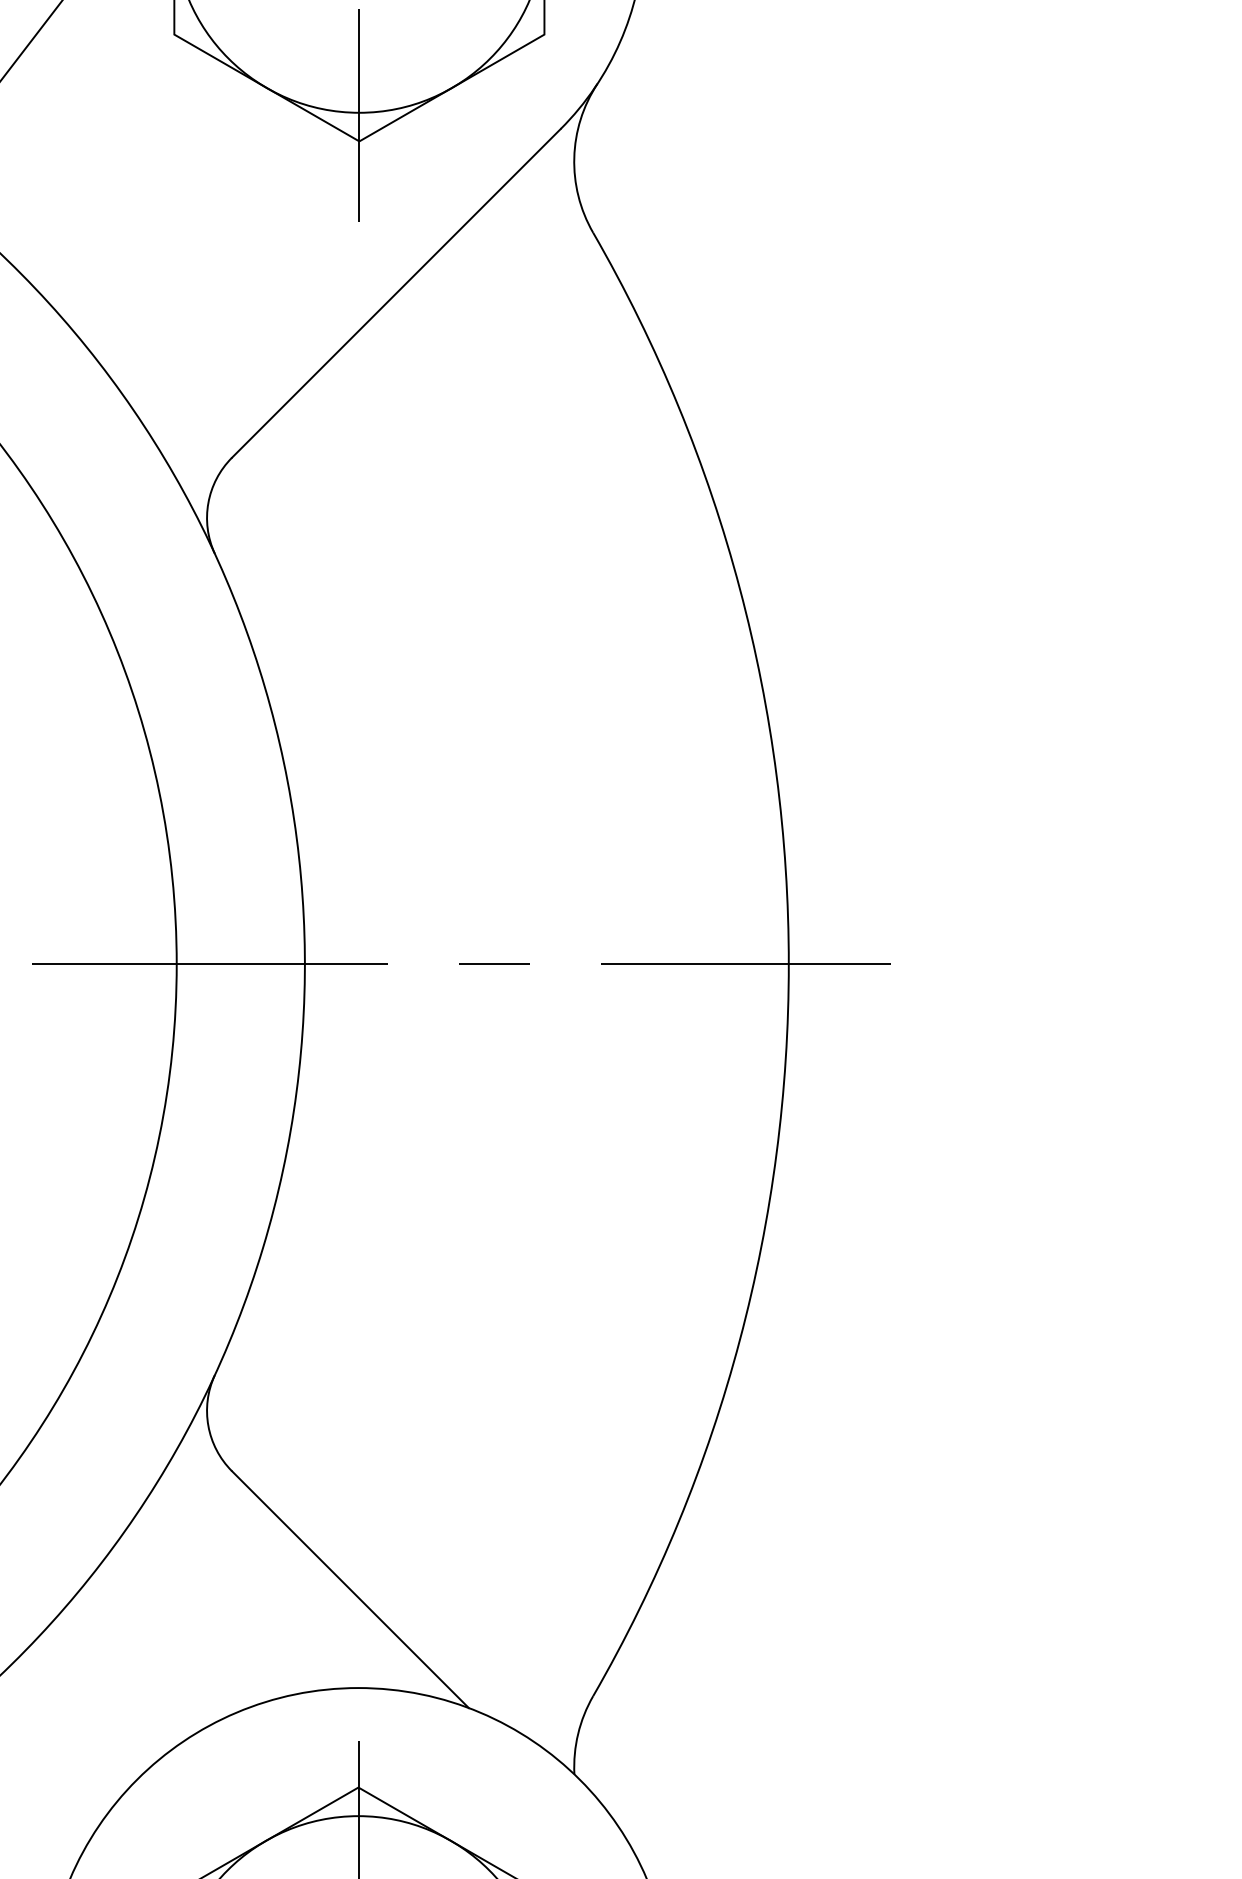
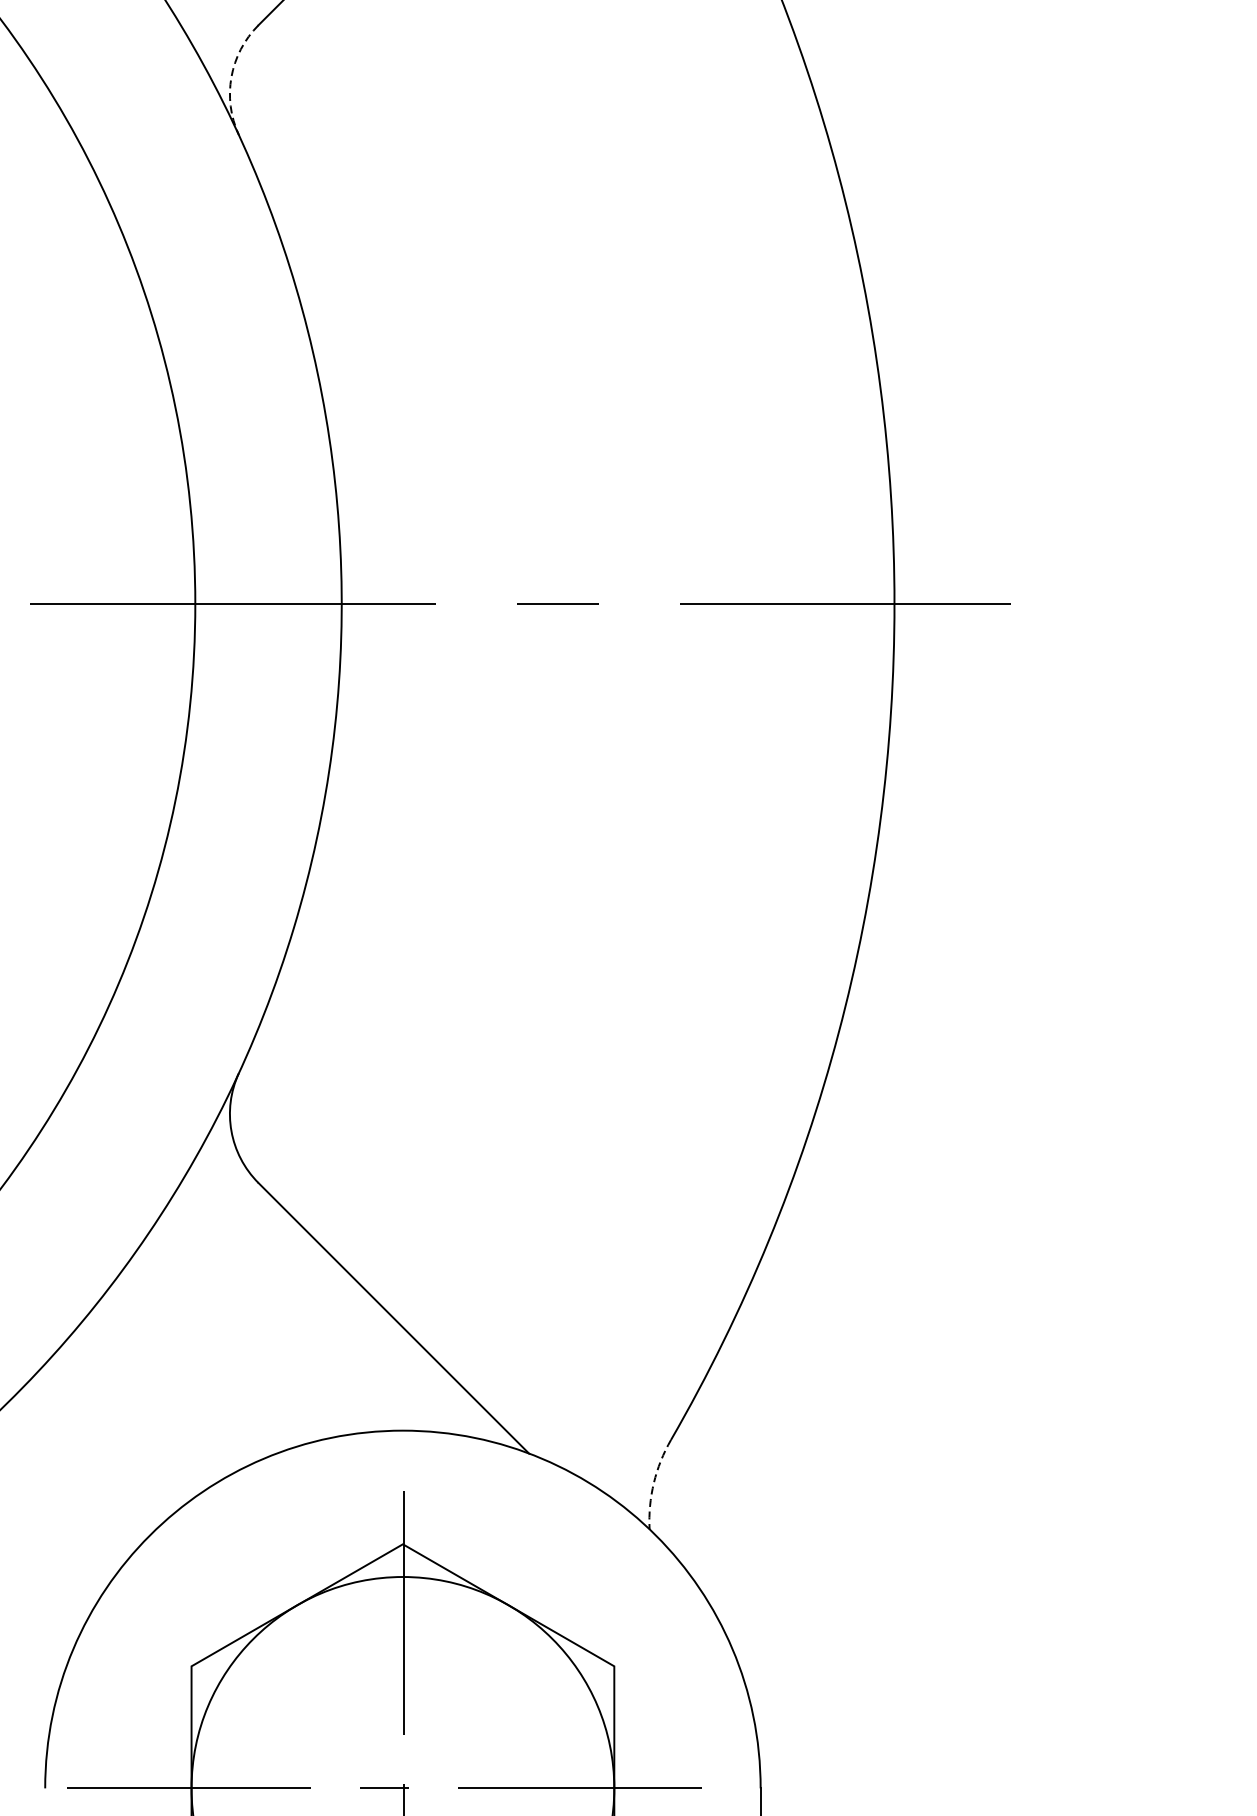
arc: (208, 503) -> (231, 77), solid -> dashed
arc: (578, 1733) -> (654, 1482), solid -> dashed

